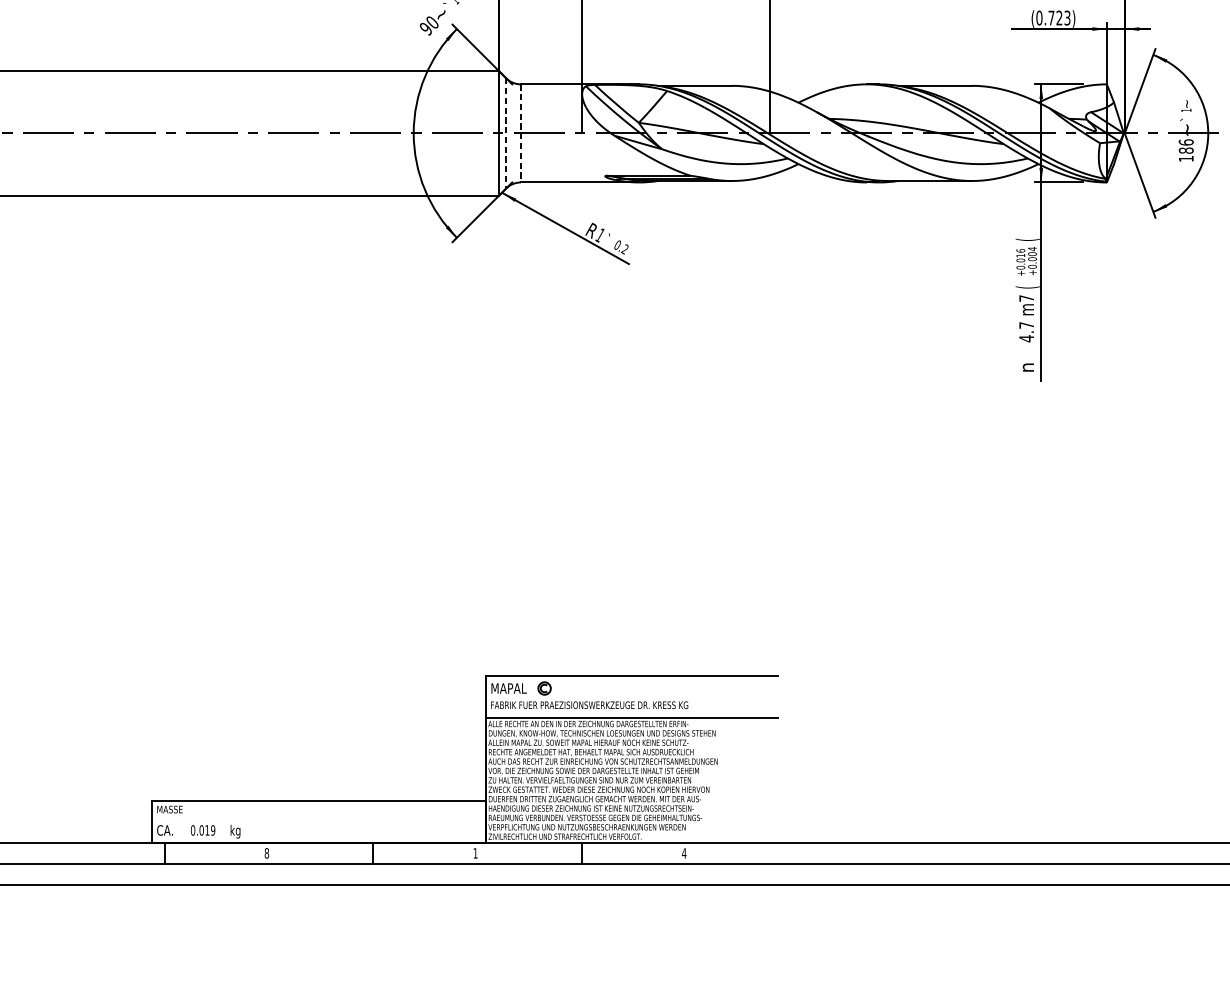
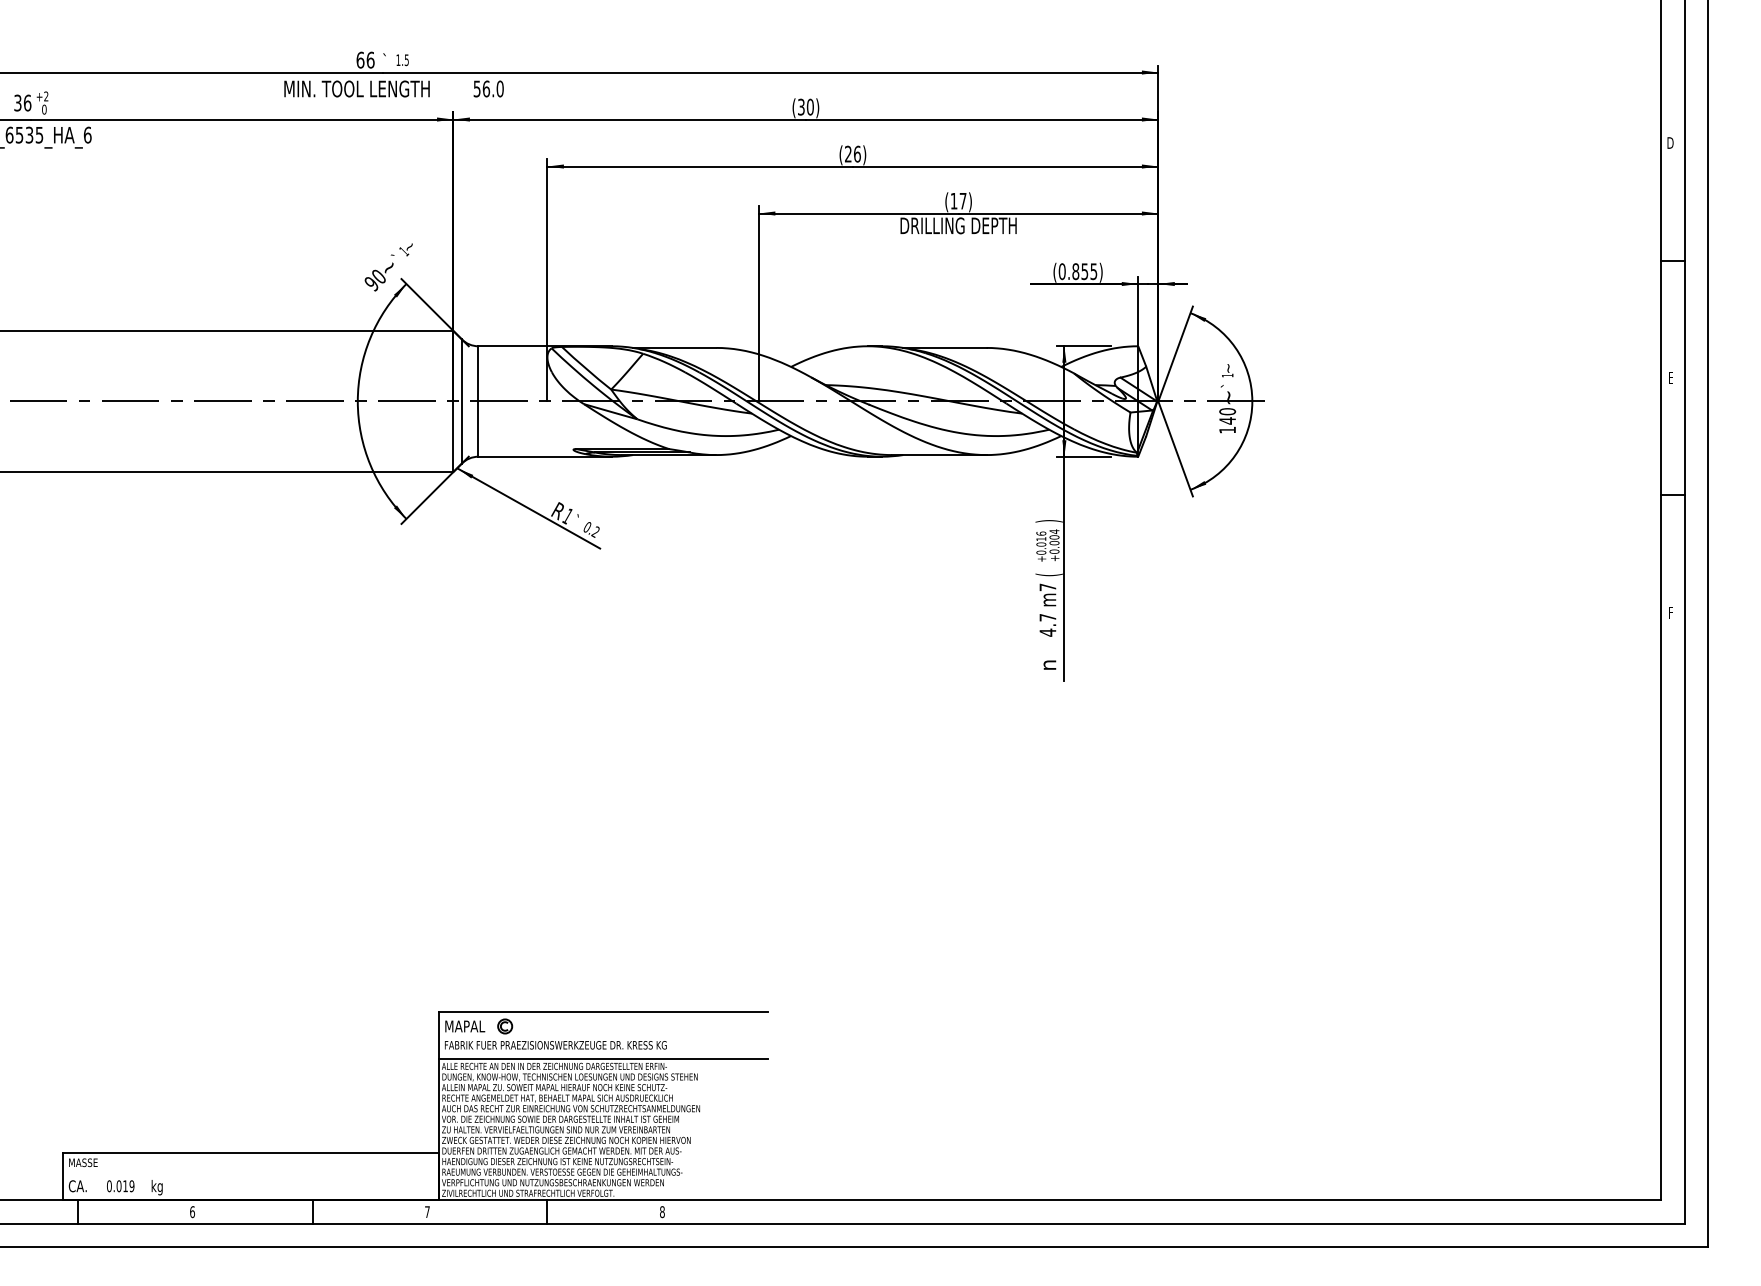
text: (1059, 17) -> (1084, 271), (0.723) -> (0.855)
line: (505, 134) -> (461, 402), dashed -> solid
line: (520, 134) -> (478, 402), dashed -> solid
text: (1186, 146) -> (1227, 416), 186 -> 140
text: (1027, 240) -> (1048, 521), ( -> )
text: (266, 852) -> (192, 1211), 8 -> 6
text: (475, 852) -> (427, 1211), 1 -> 7
text: (684, 853) -> (662, 1212), 4 -> 8

